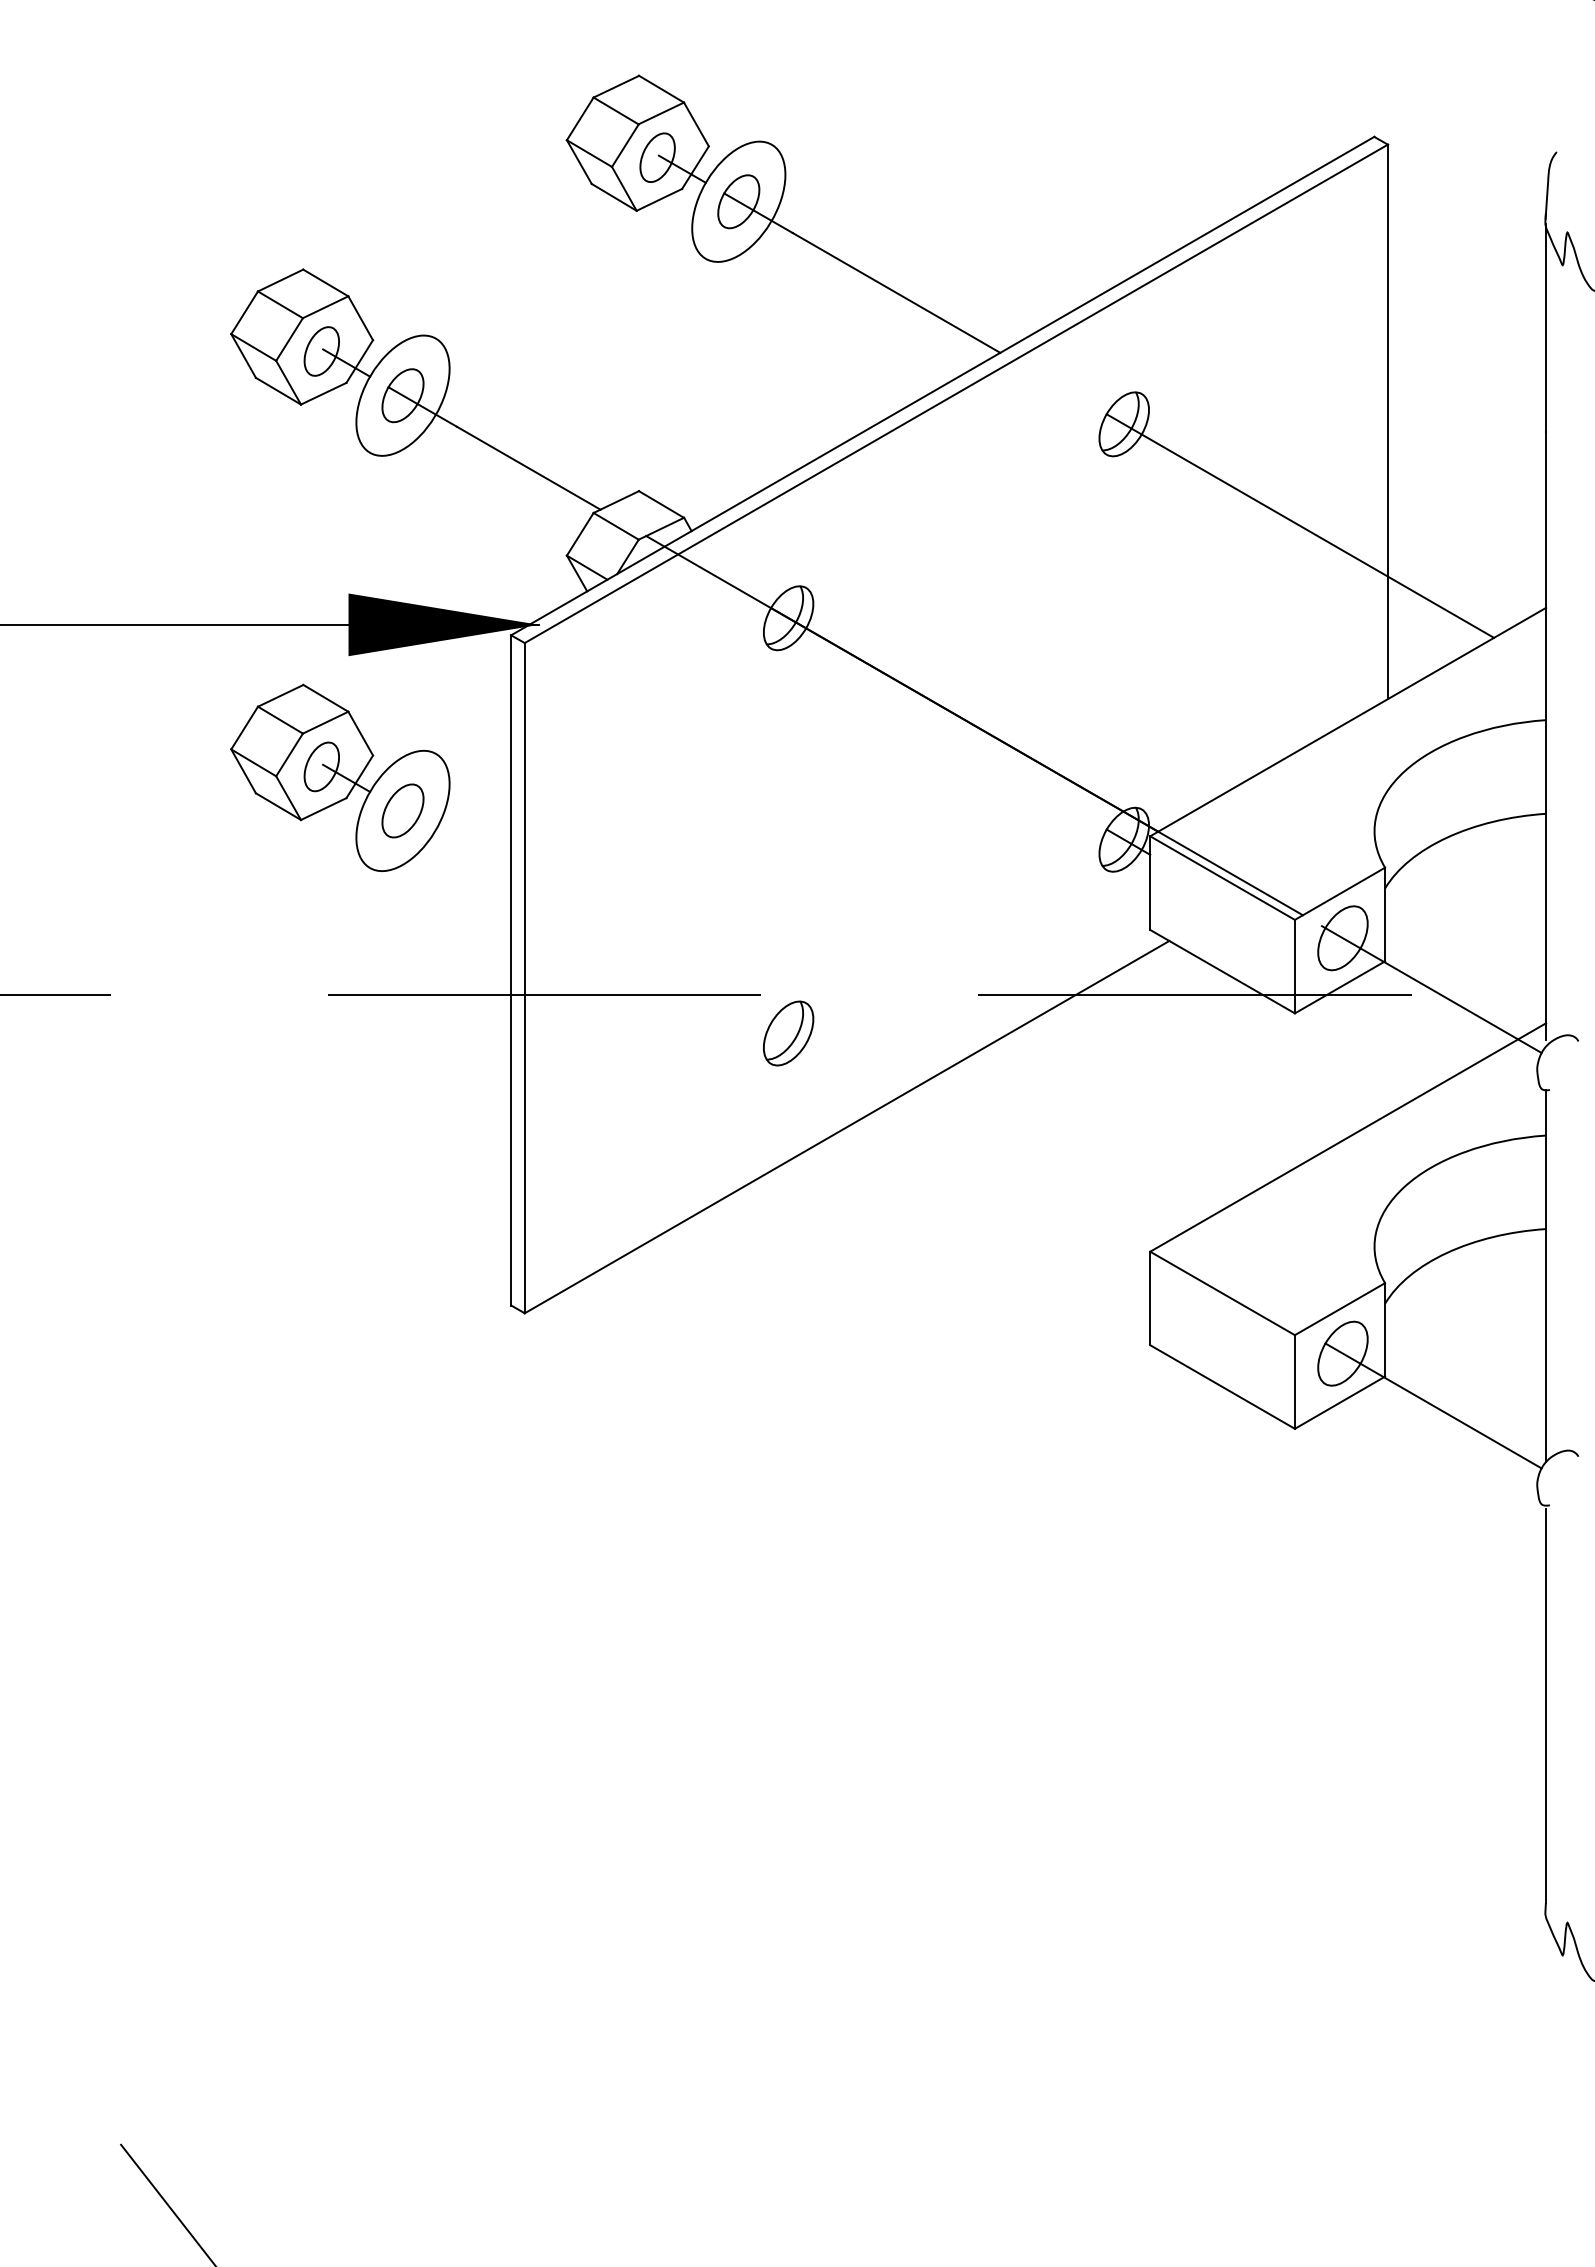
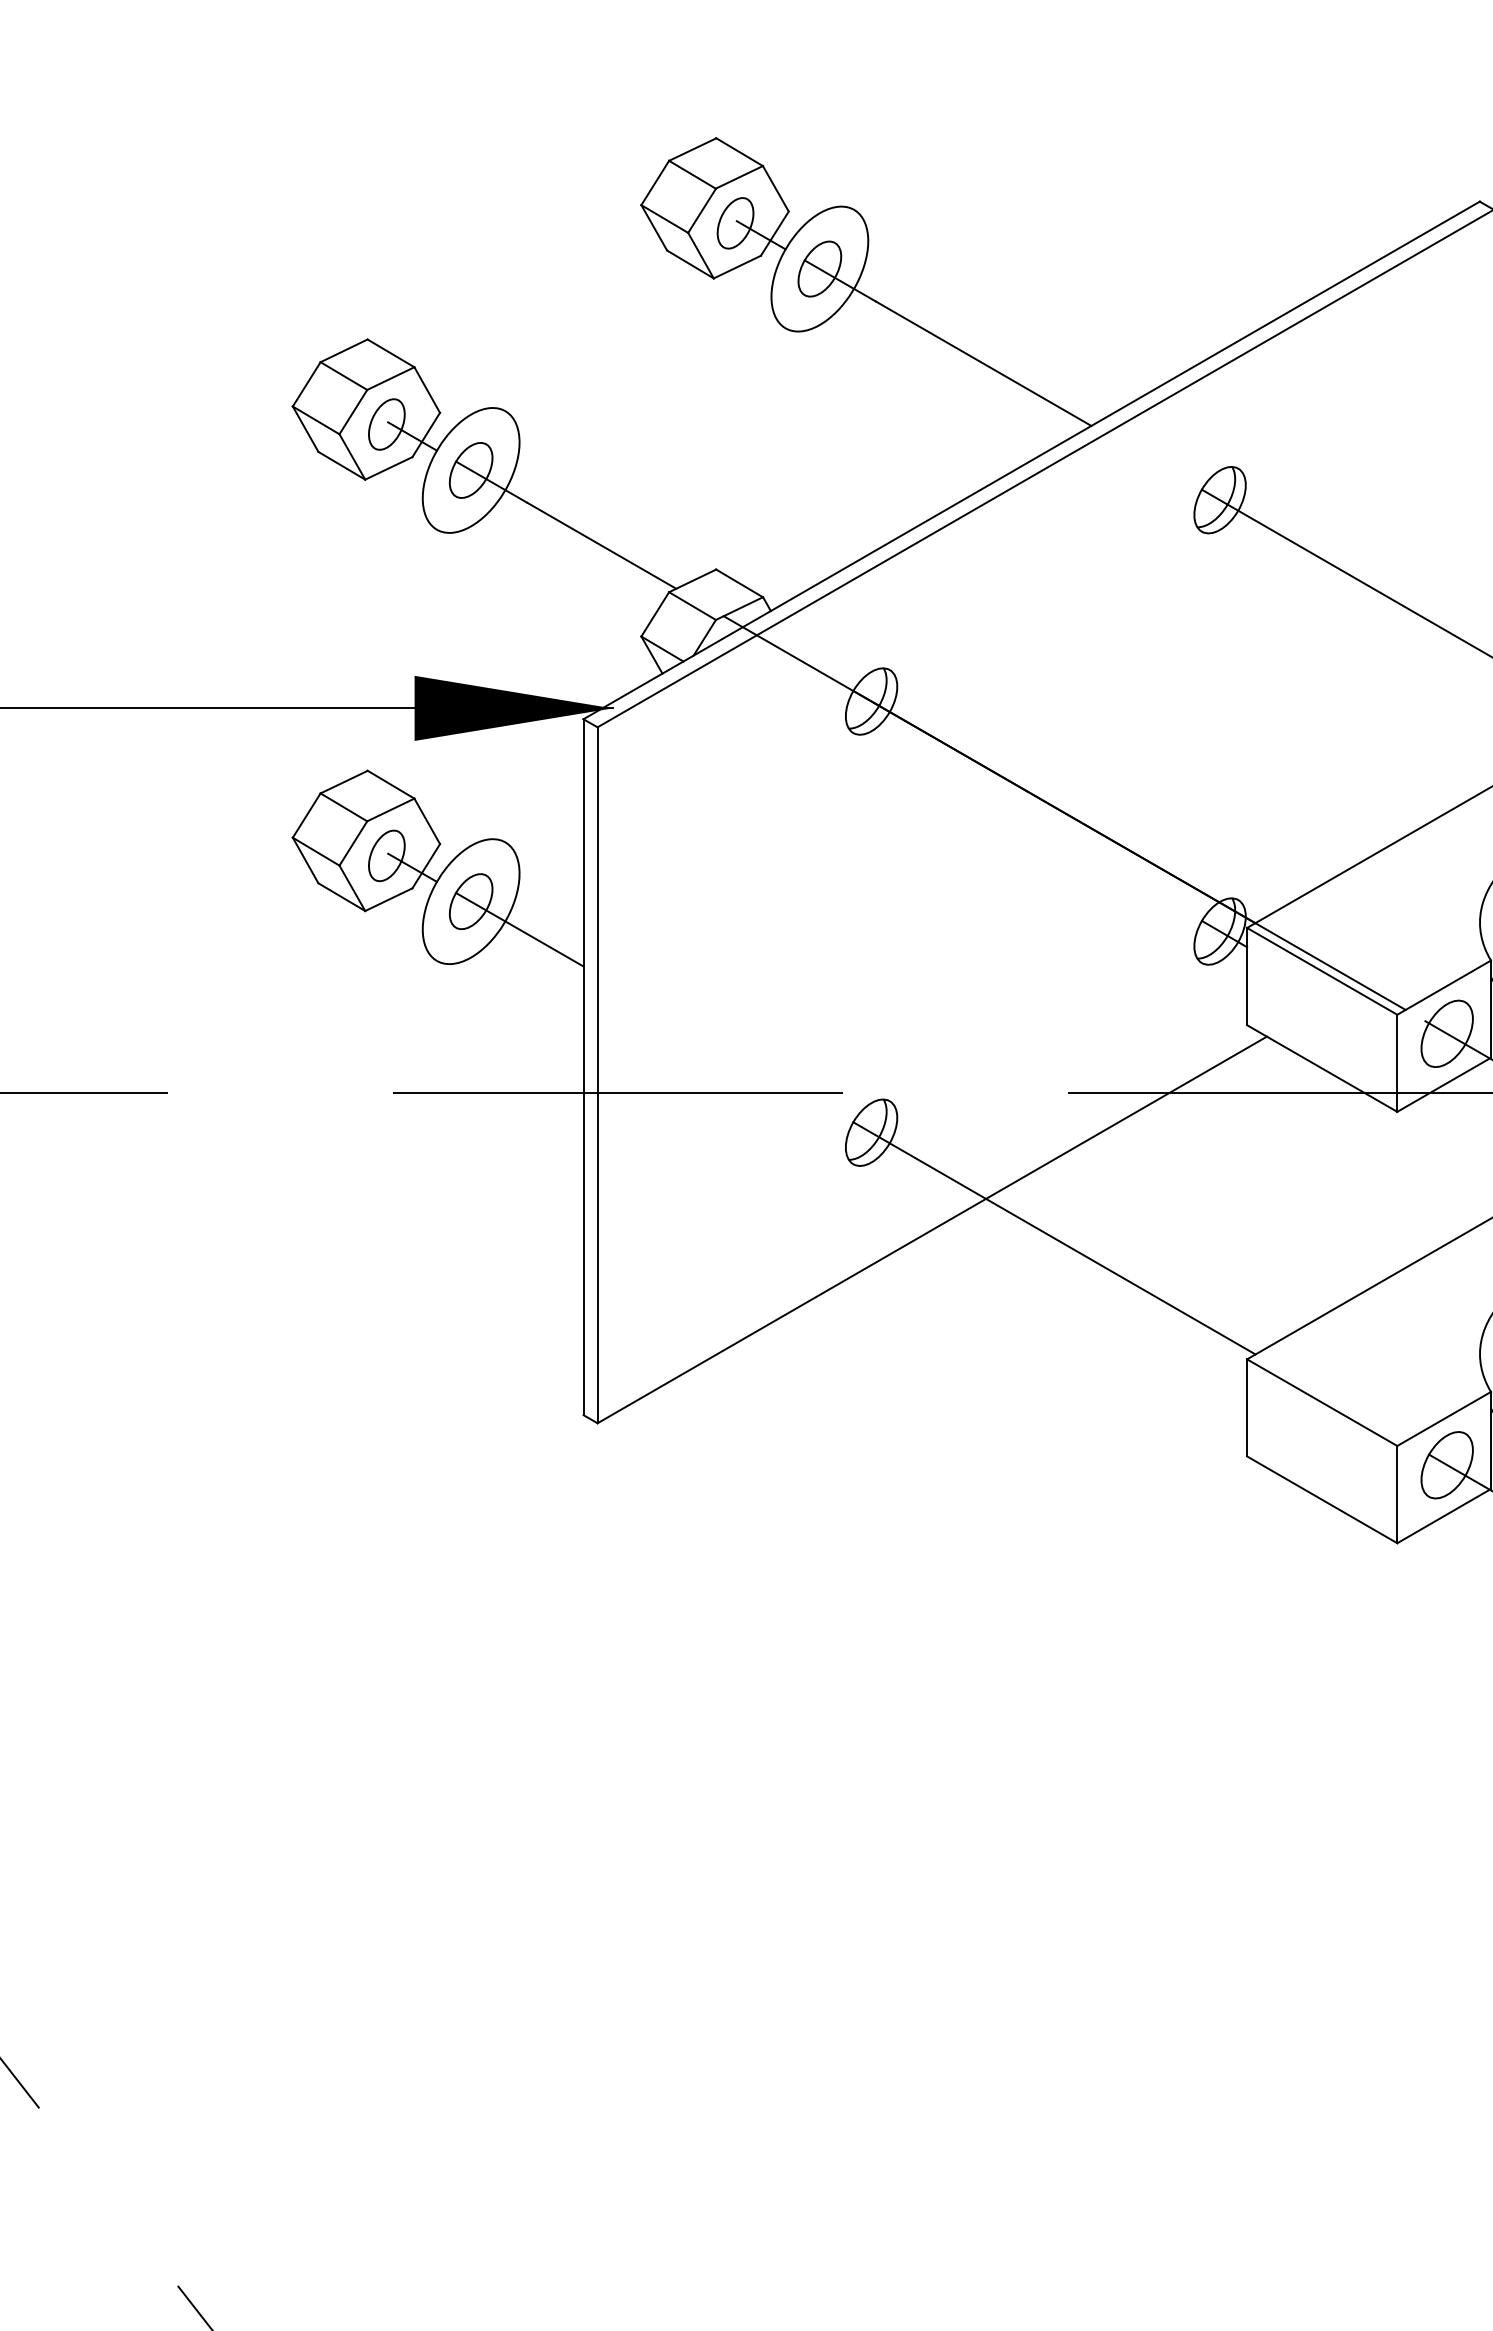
line: (449, 837) -> (519, 929), added
line: (964, 1135) -> (1054, 1238), added

